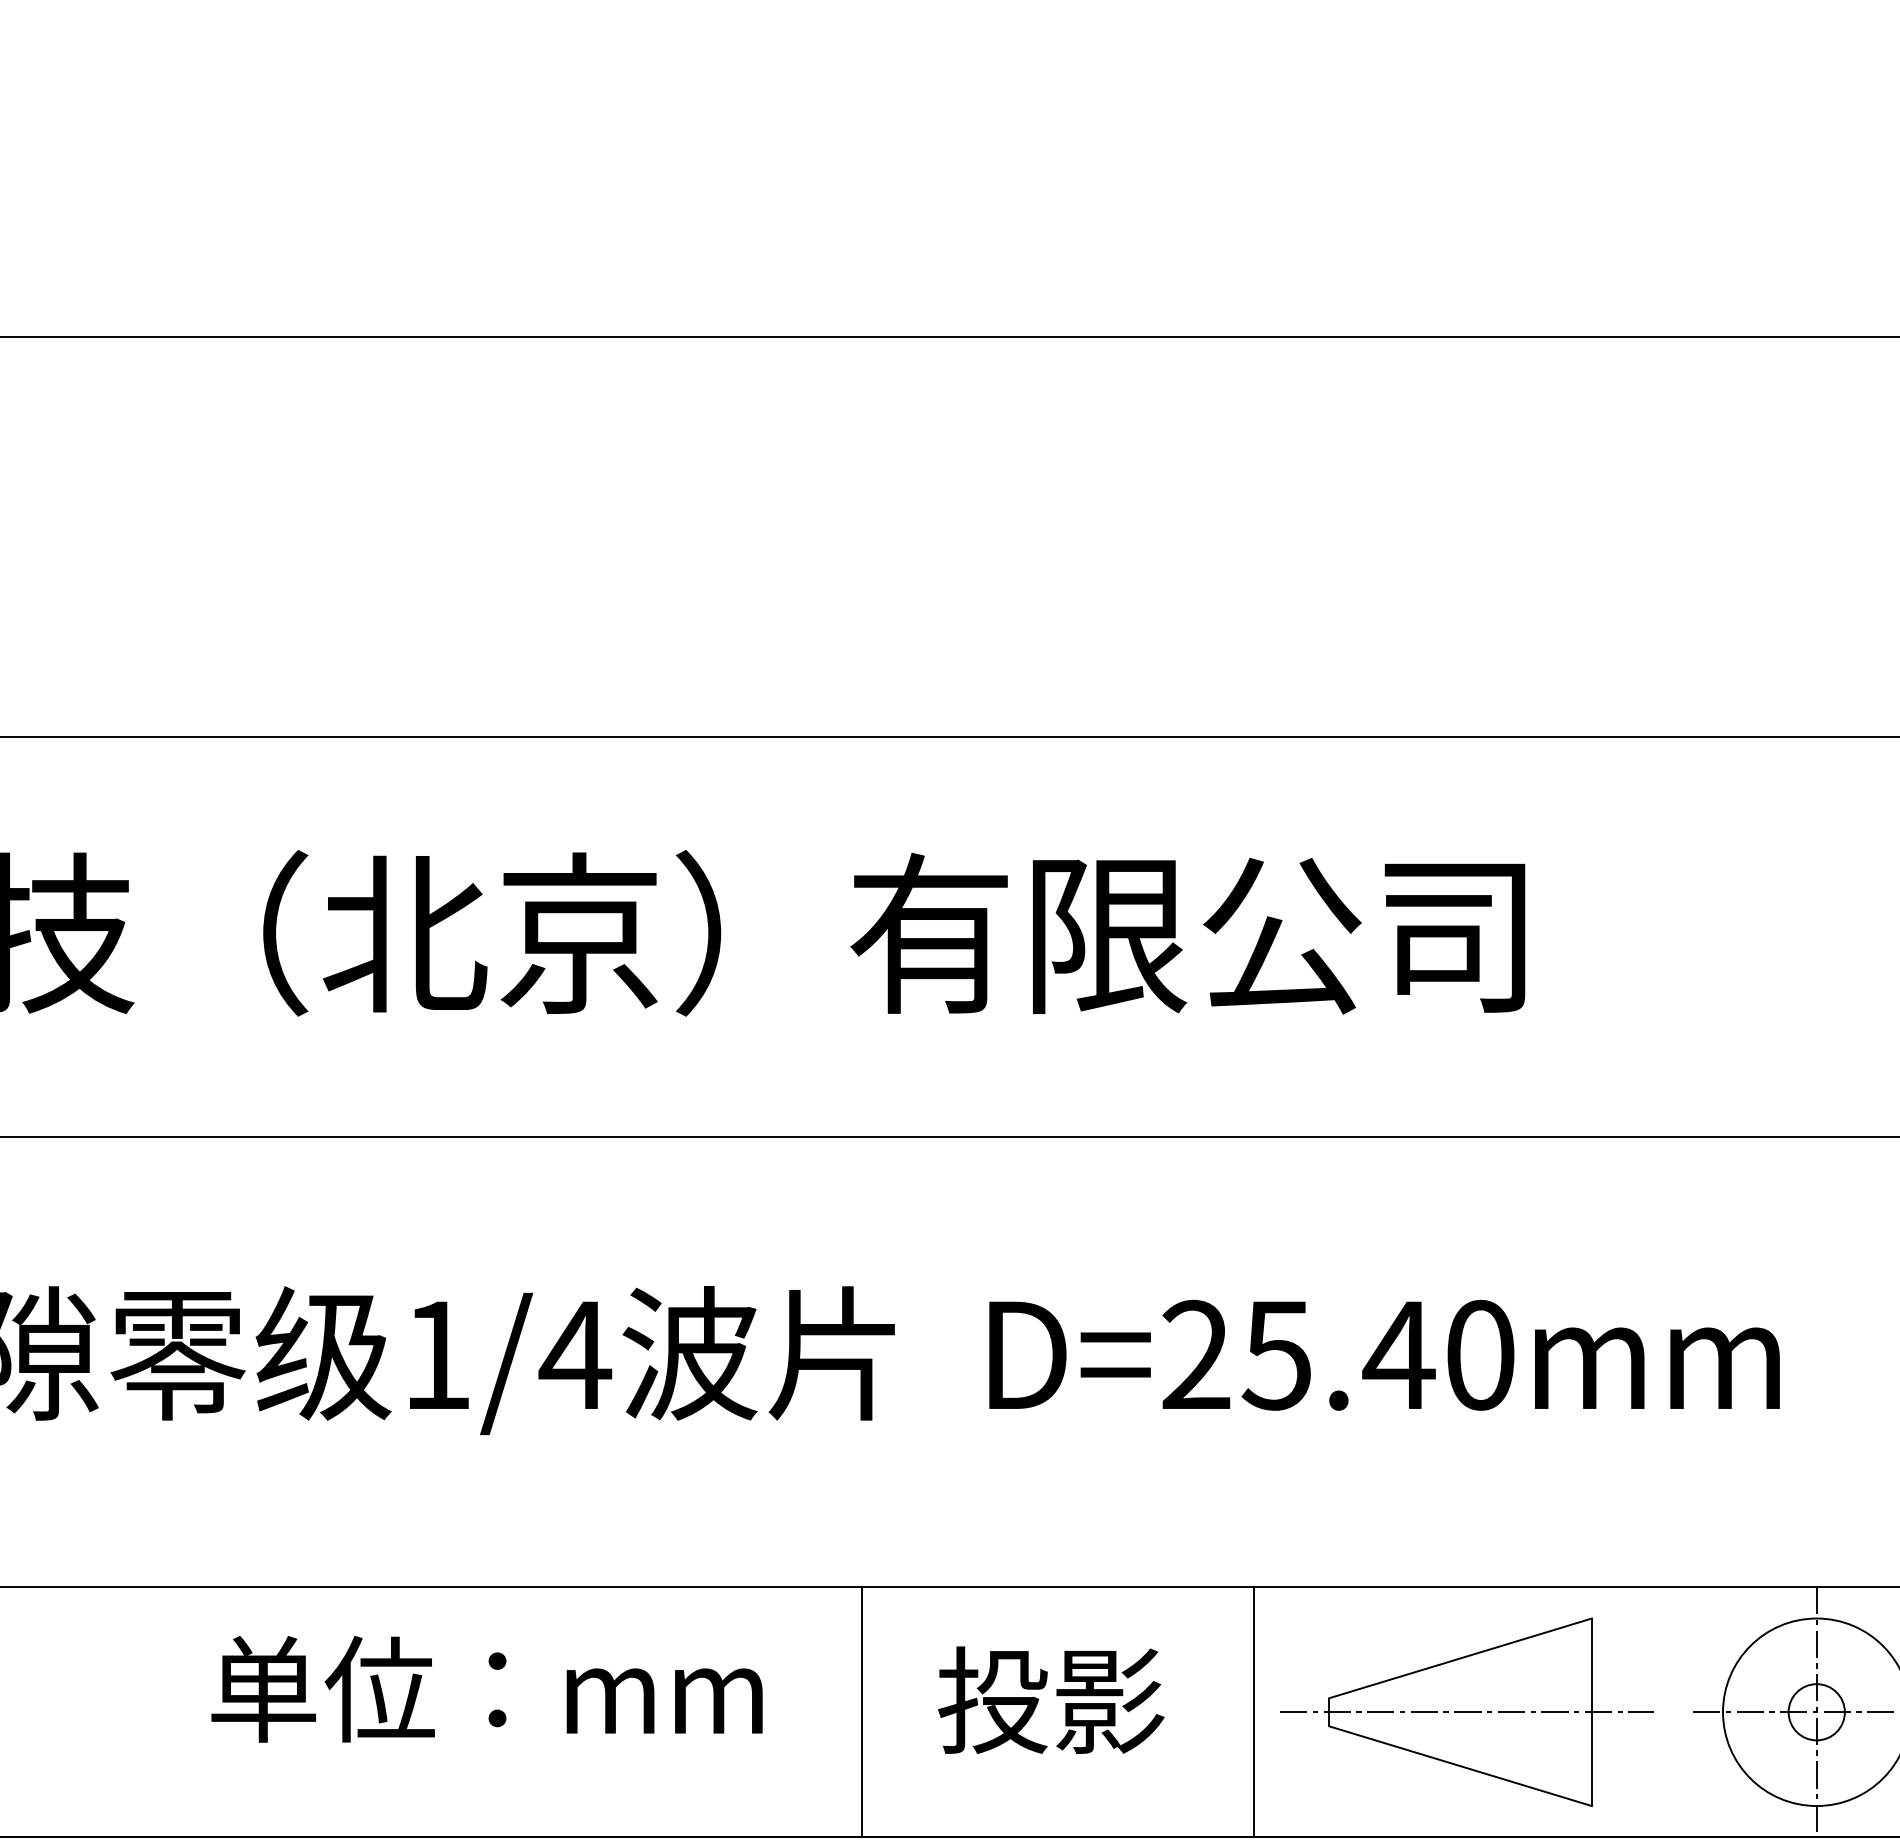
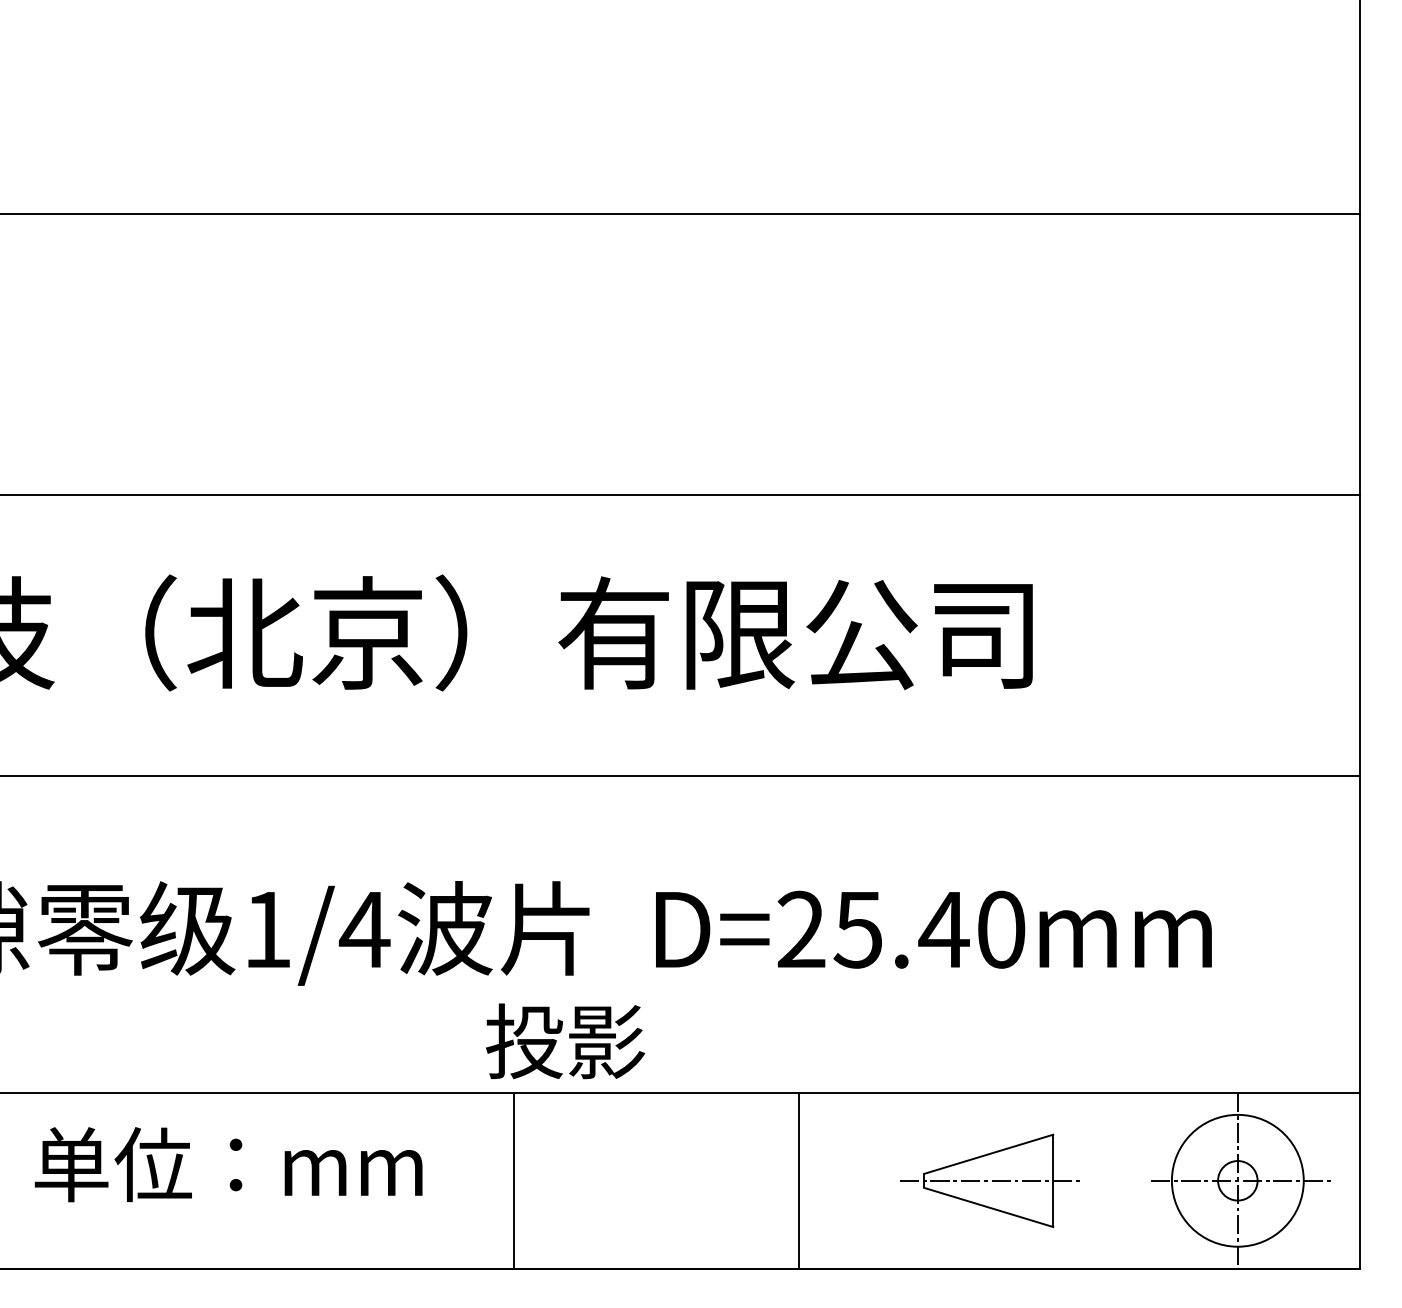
text: (486, 1689) -> (228, 1164), moved
text: (1051, 1700) -> (565, 1041), moved
line: (862, 1711) -> (513, 1180), moved
line: (1253, 1711) -> (798, 1180), moved
part: (1466, 1711) -> (991, 1180), size x0.7

